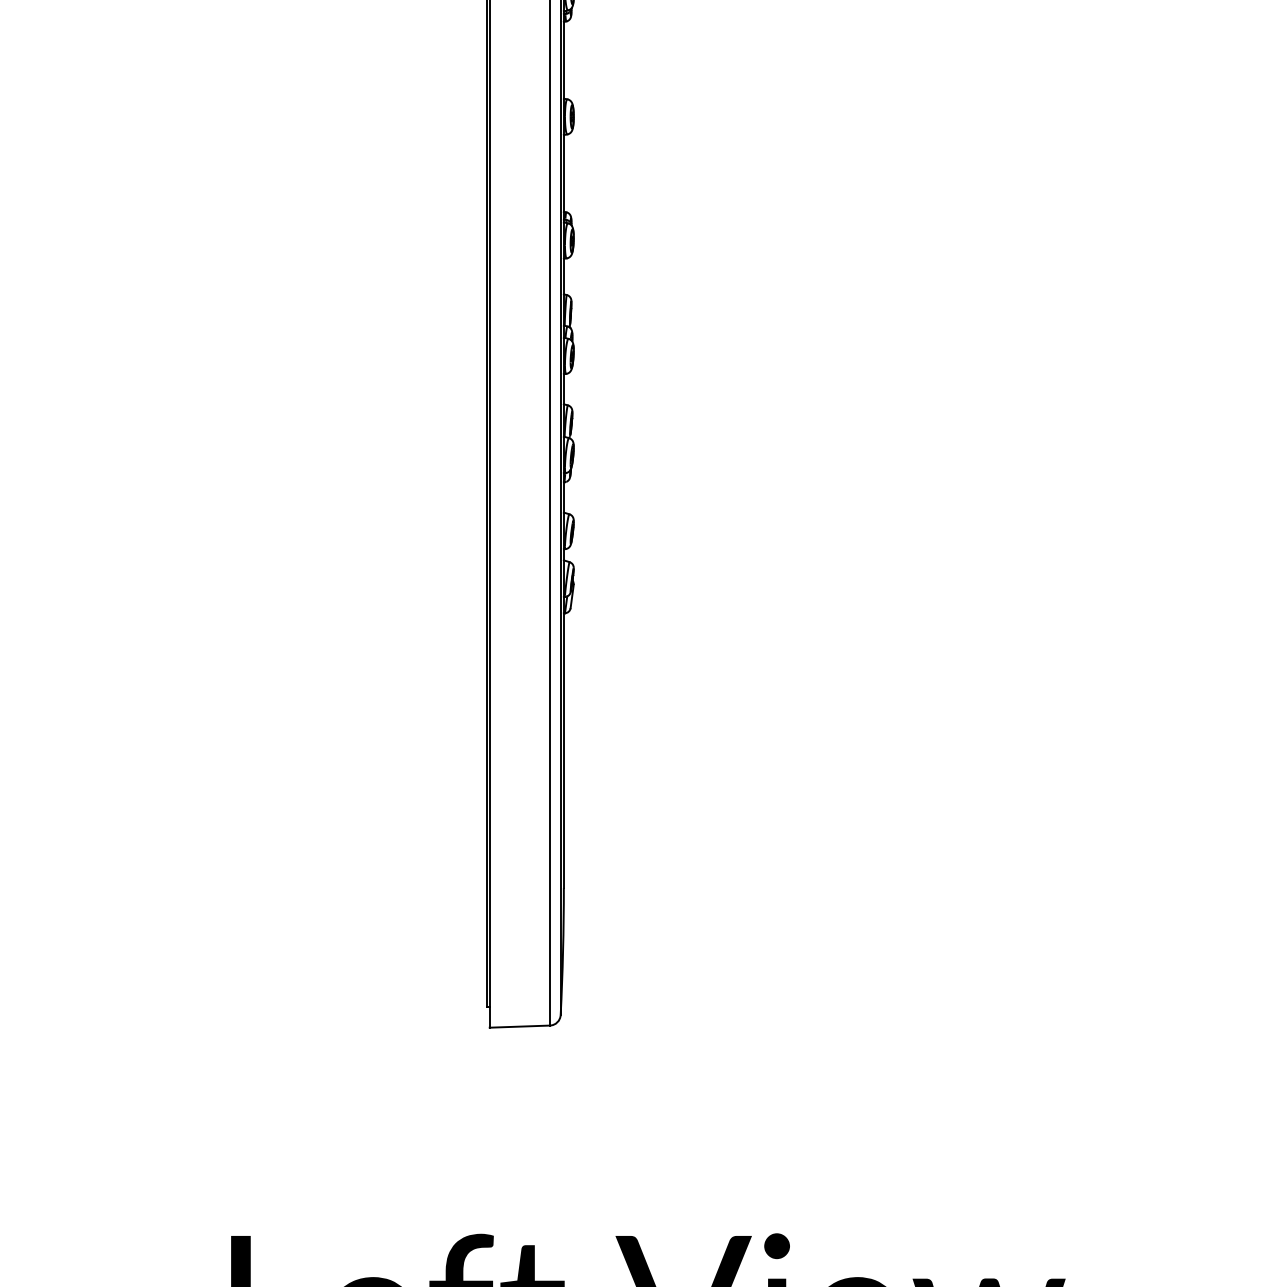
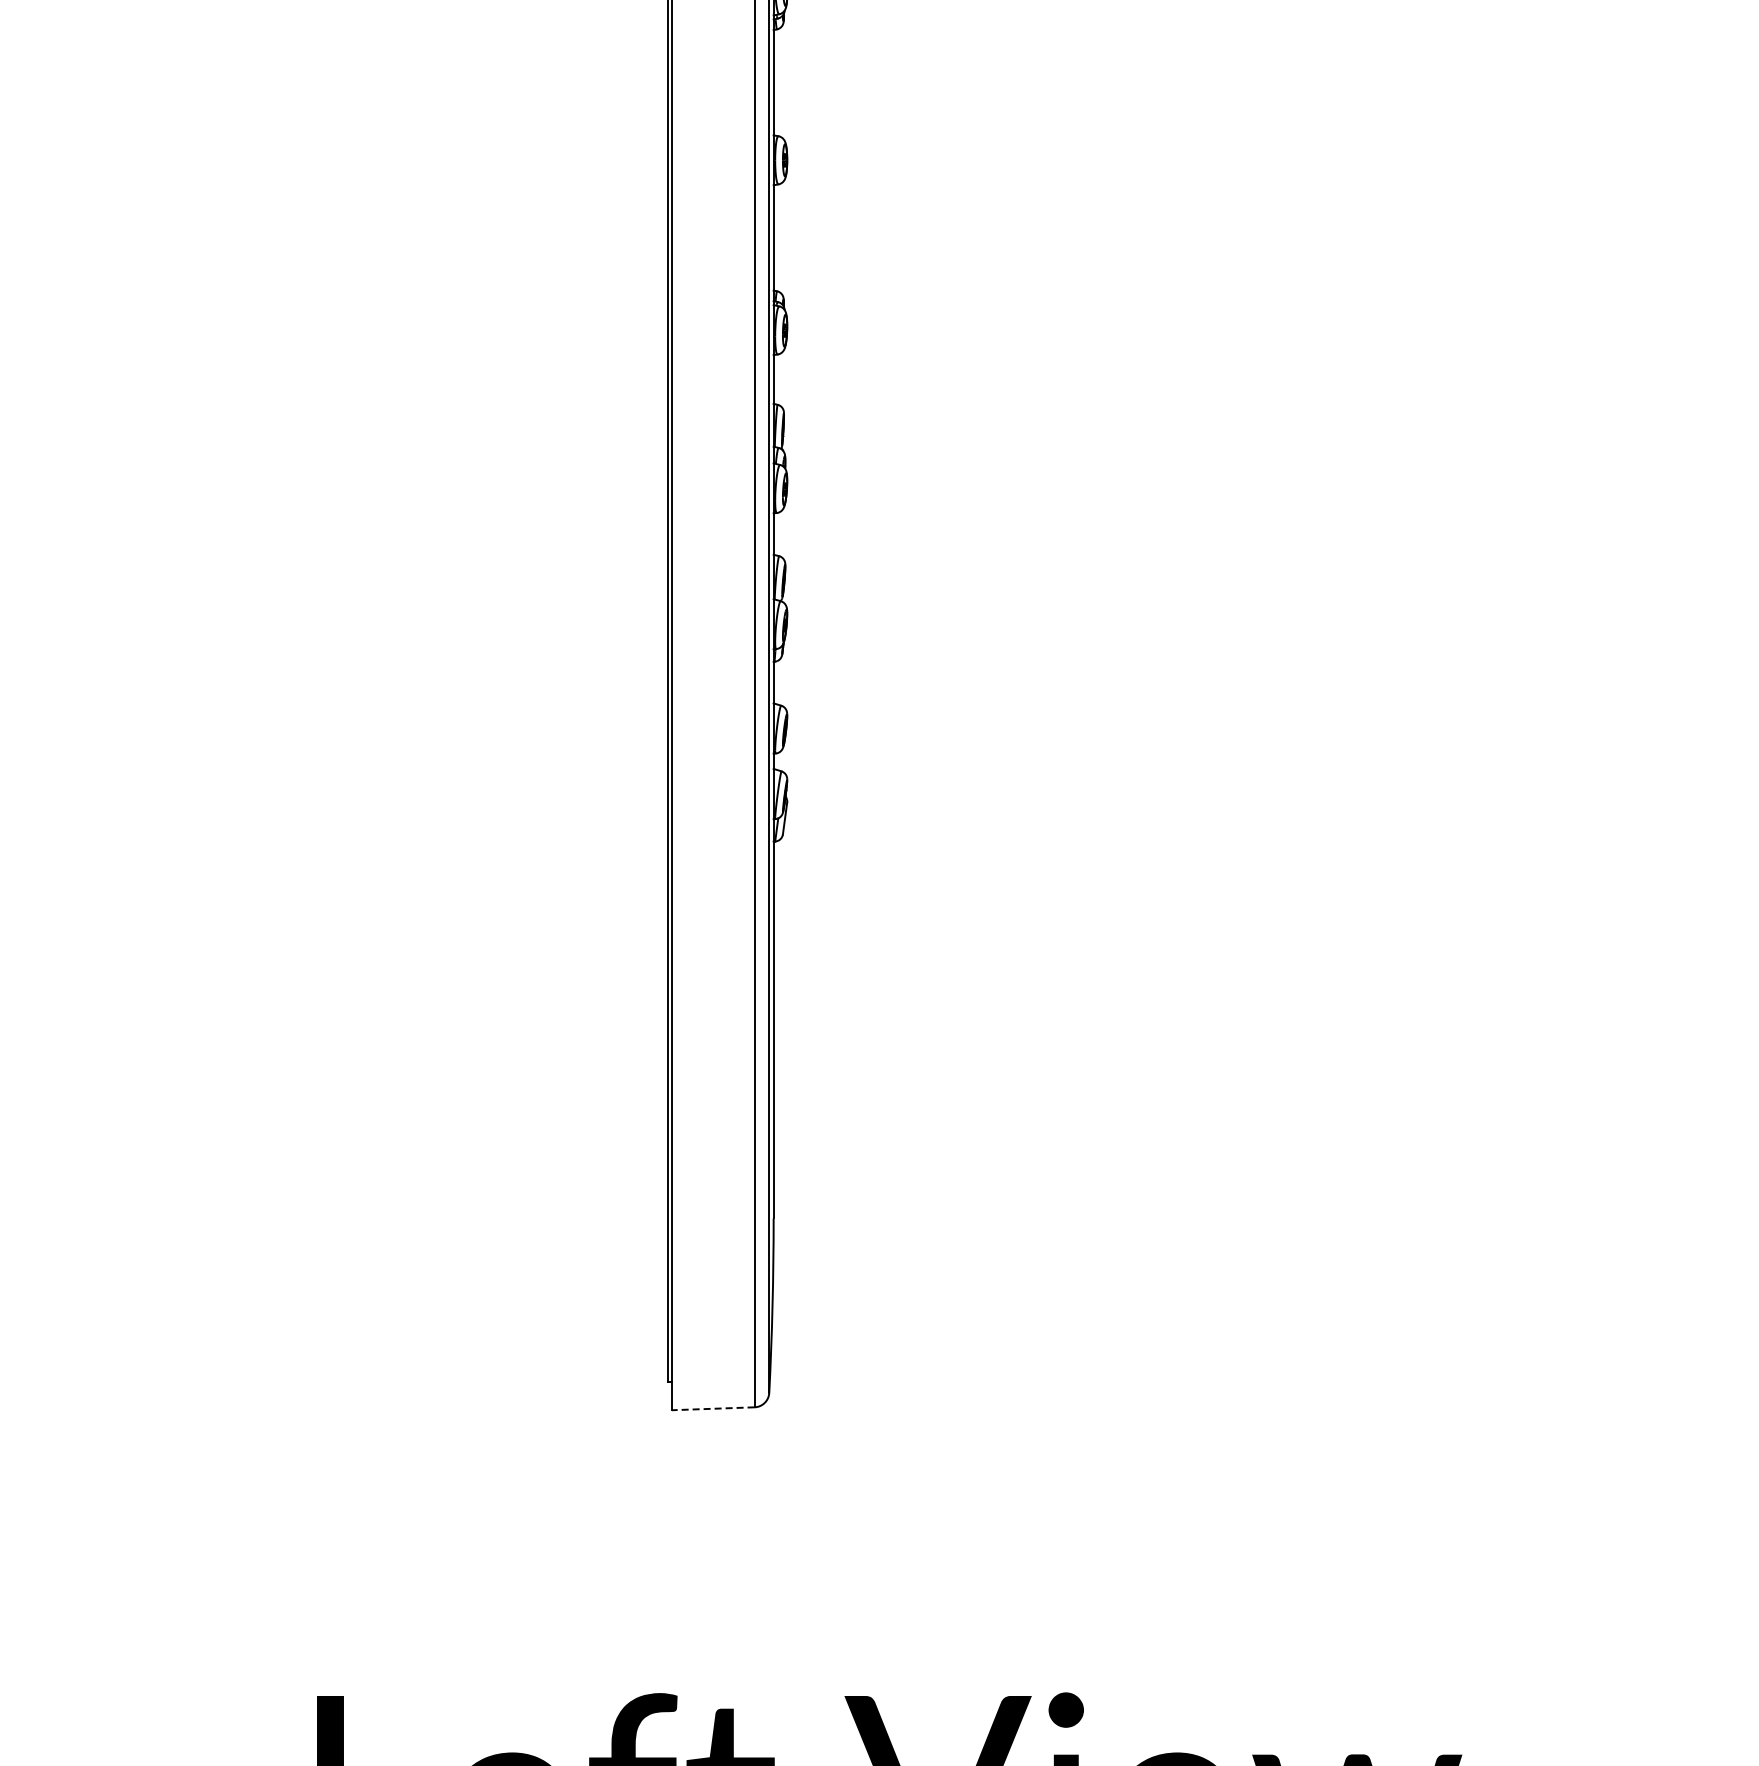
line: (519, 1026) -> (712, 1408), solid -> dashed

